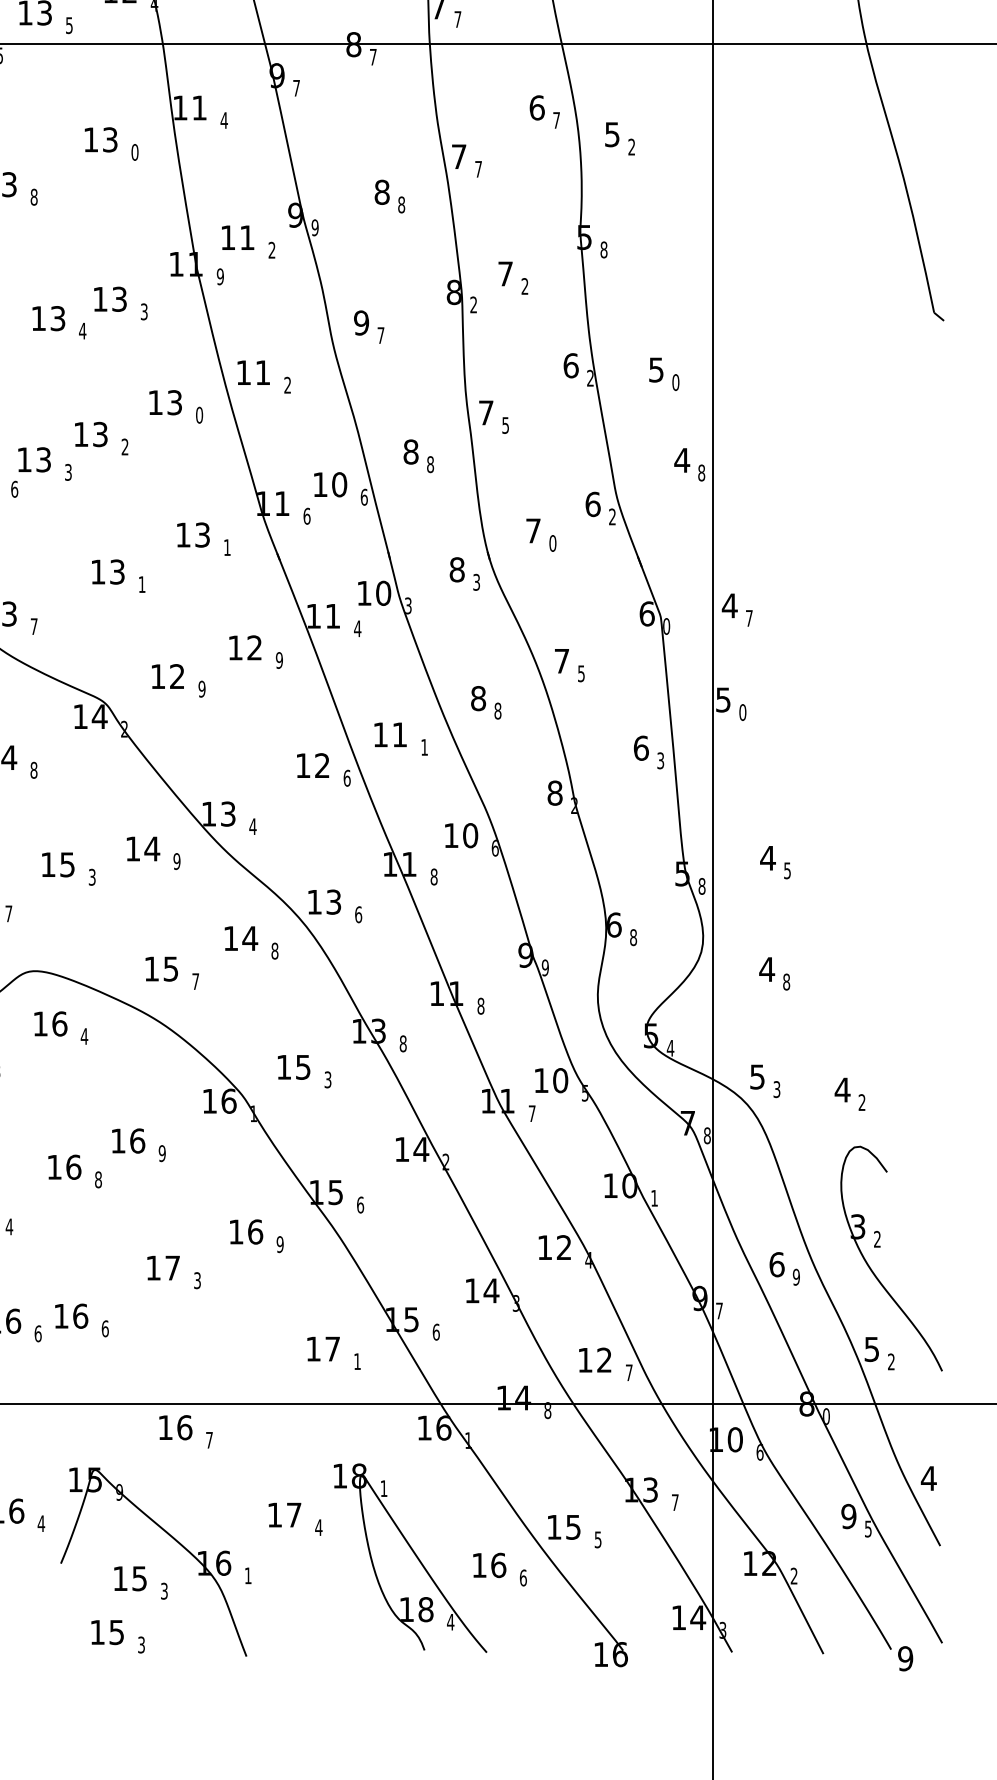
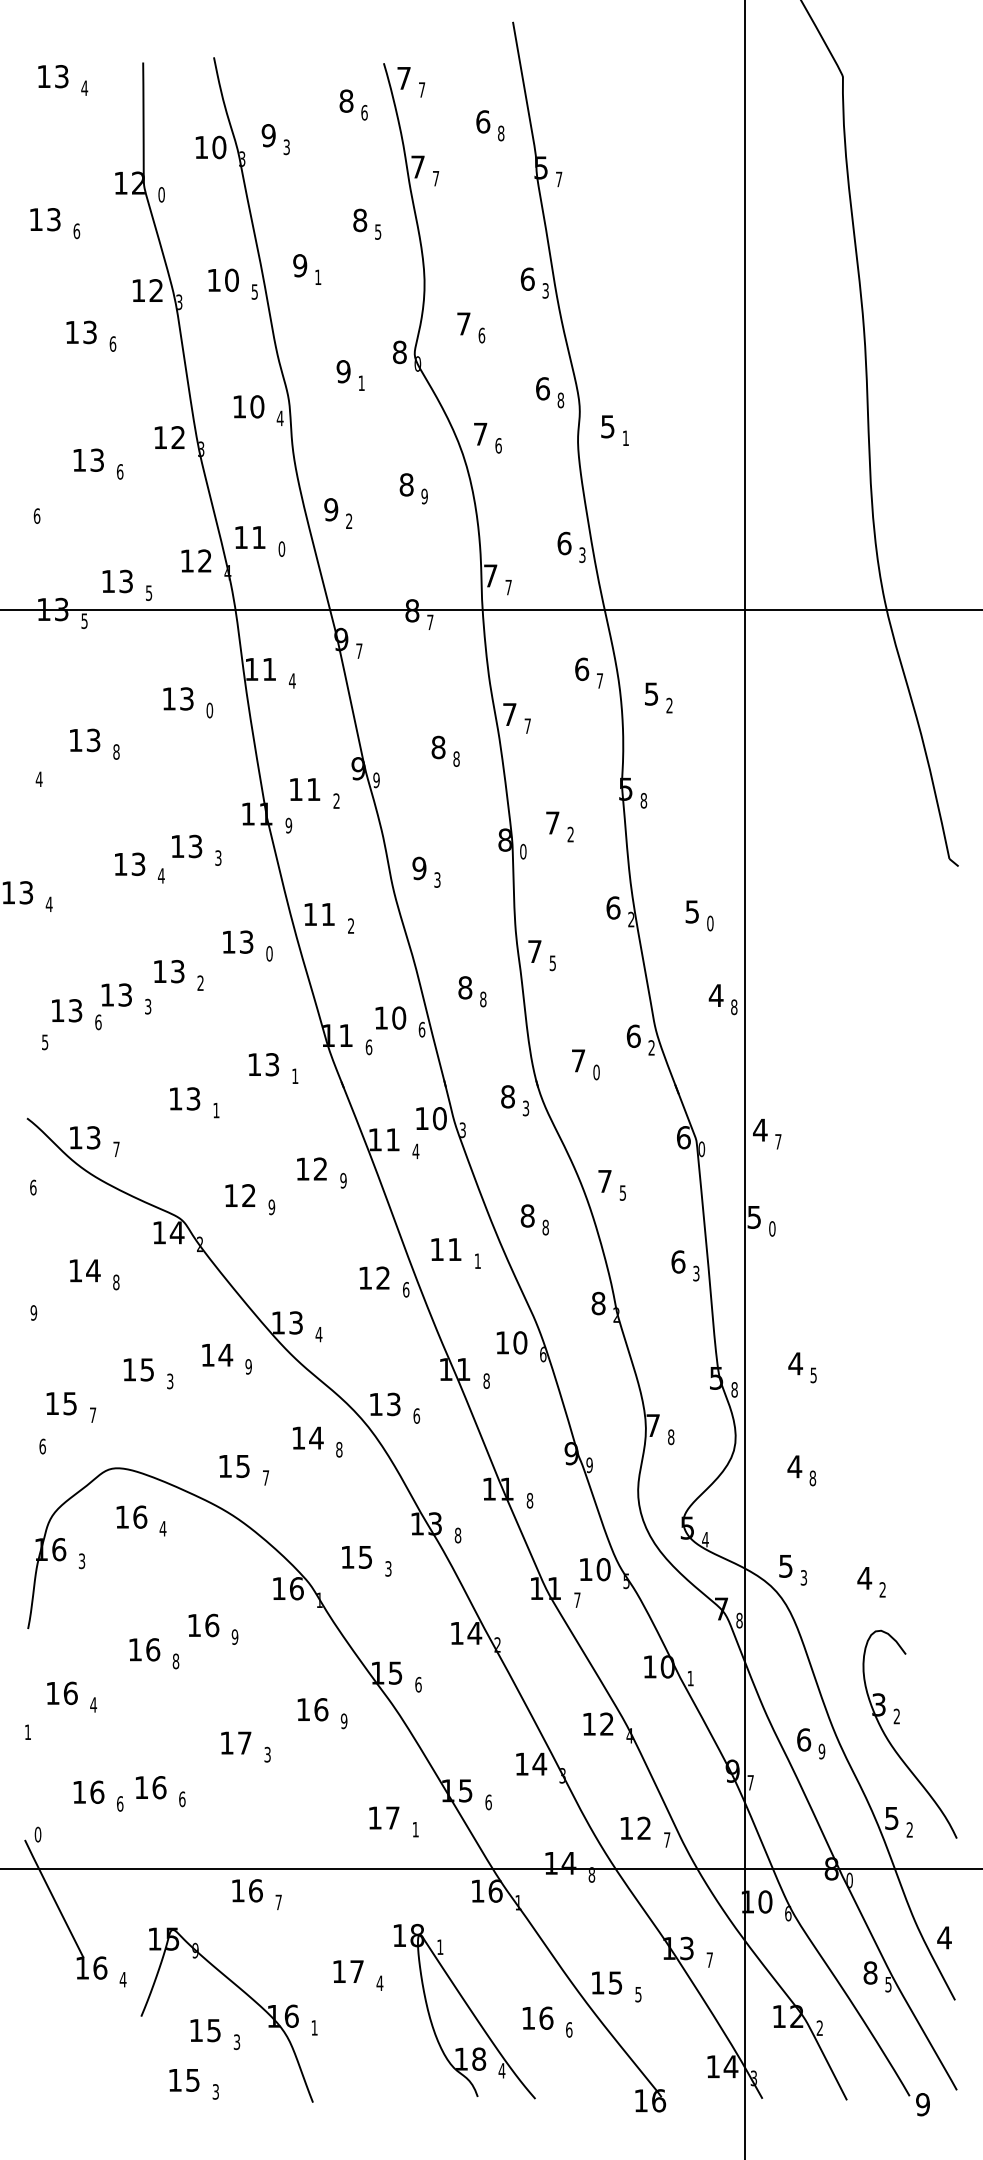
text: (473, 304) -> (523, 851), 2 -> 0
text: (381, 334) -> (437, 879), 7 -> 3
text: (614, 924) -> (653, 1425), 6 -> 7
text: (848, 1515) -> (870, 1972), 9 -> 8

